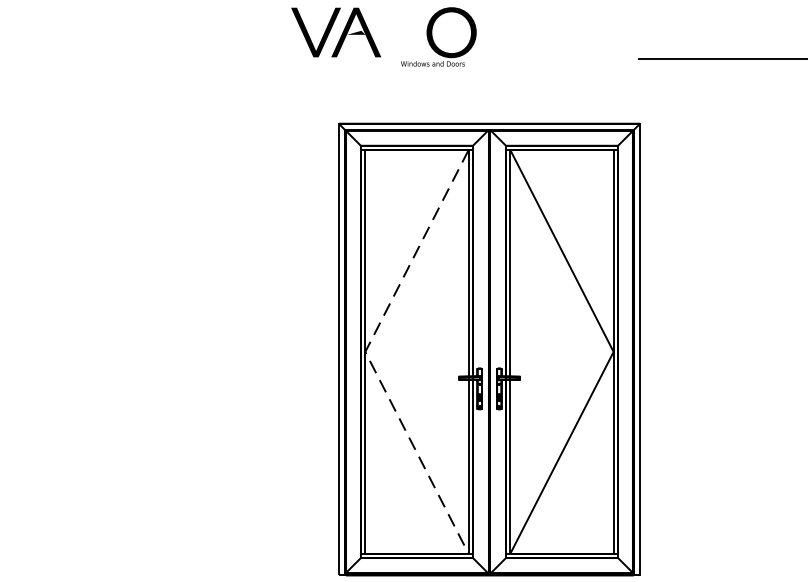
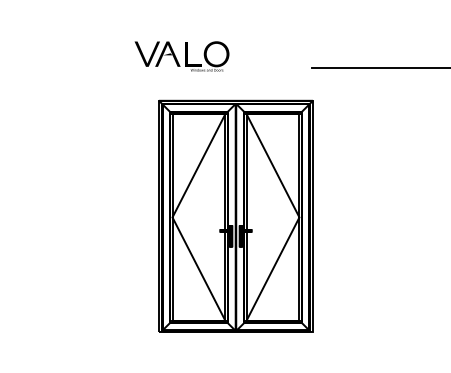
fill: (406, 31) -> (193, 53), added
line: (365, 352) -> (172, 217), dashed -> solid

